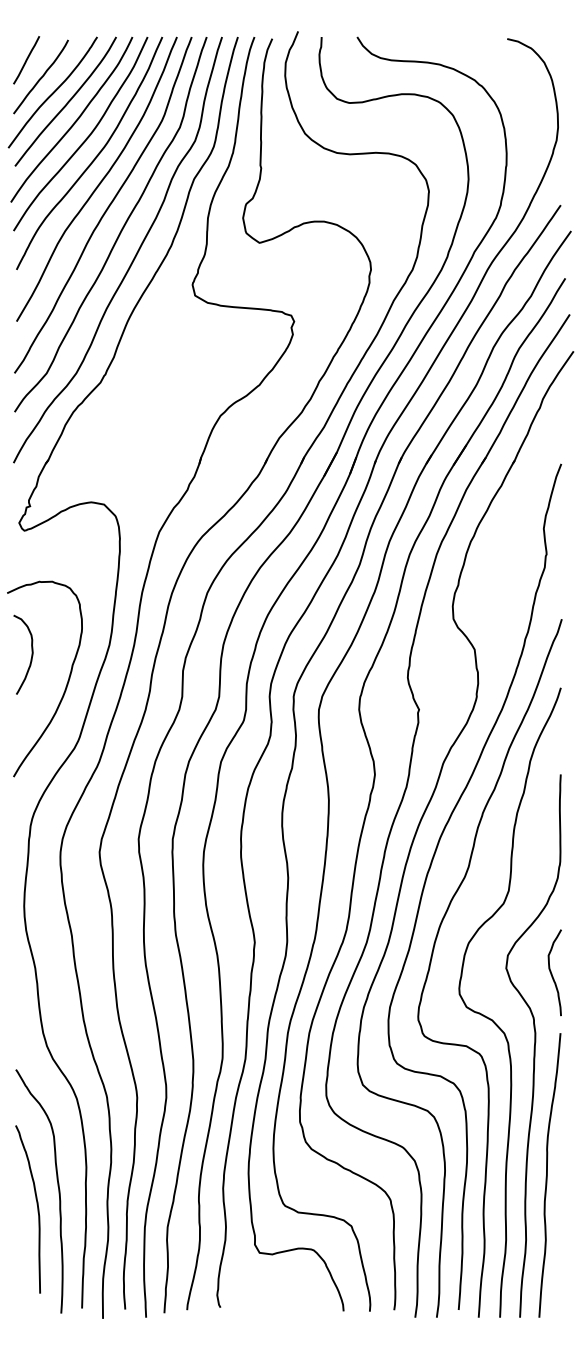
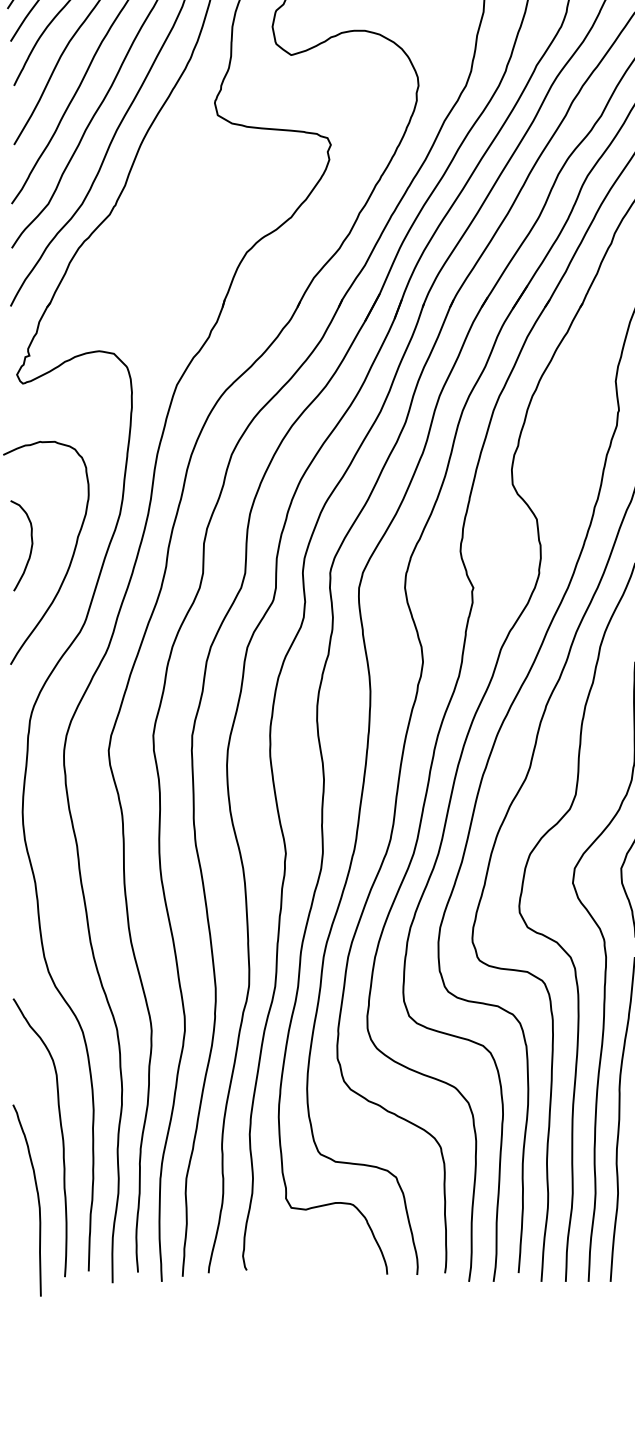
curve: (31, 654) -> (31, 545), moved
curve: (37, 1209) -> (37, 1200), moved

